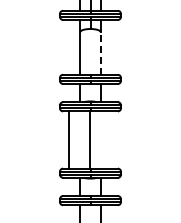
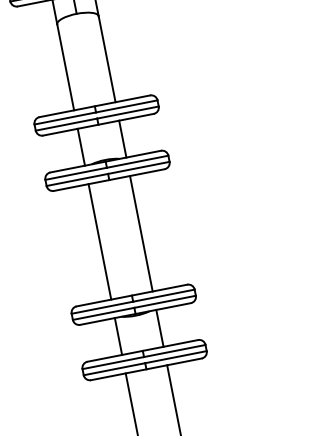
line: (100, 53) -> (106, 59), dashed -> solid
line: (69, 139) -> (100, 240), moved
line: (89, 139) -> (140, 232), moved

